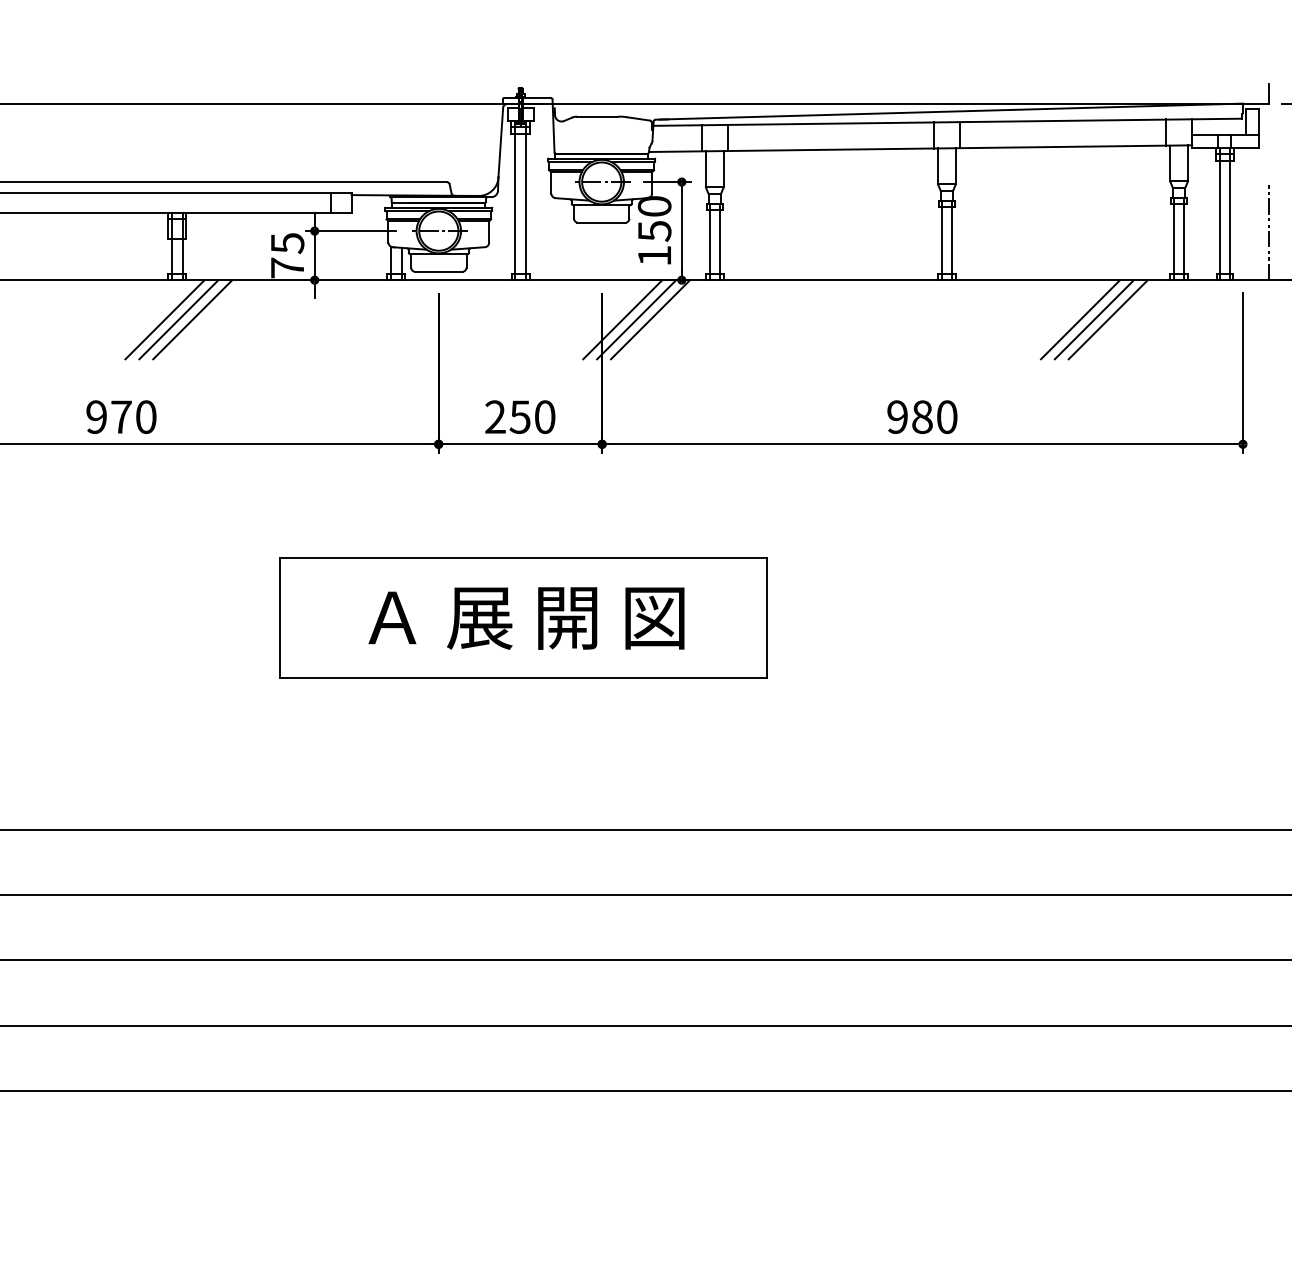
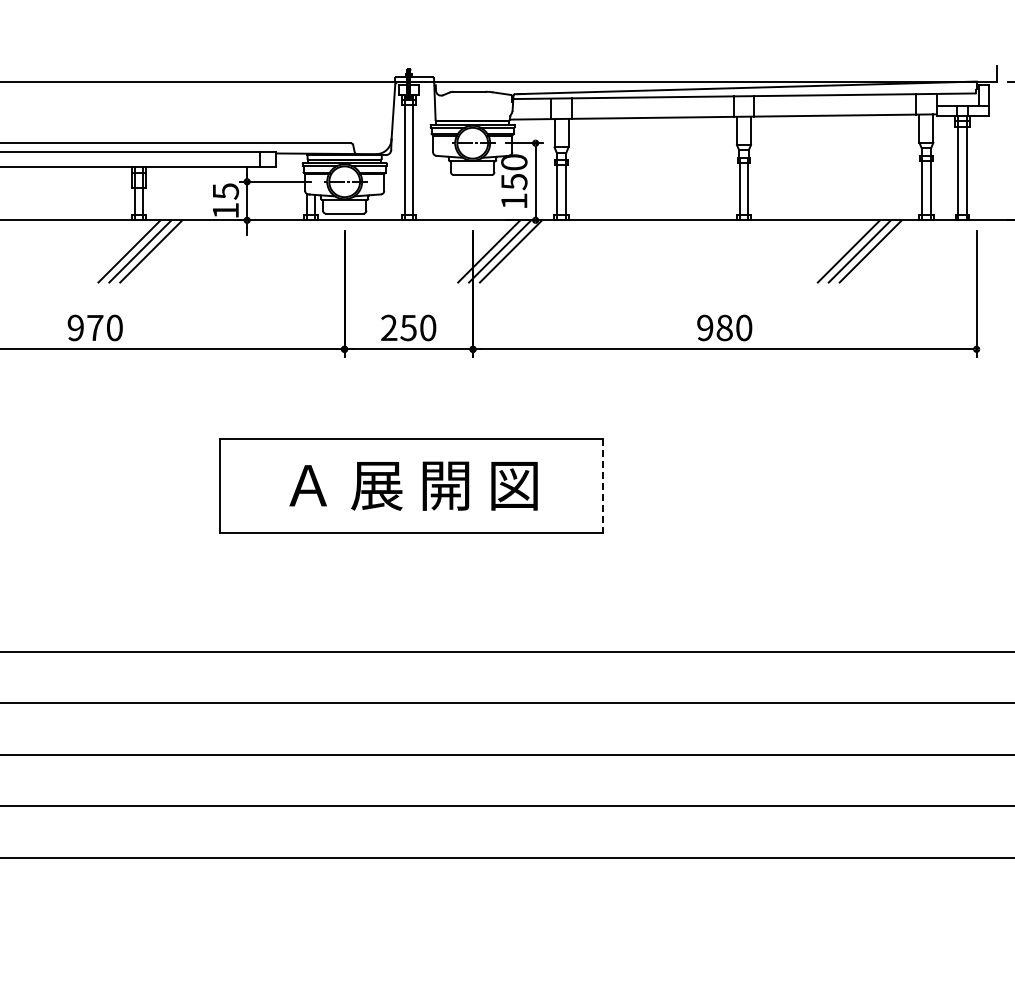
line: (1269, 230) -> (997, 181), removed
text: (287, 267) -> (225, 210), 75 -> 15
line: (766, 618) -> (602, 486), solid -> dashed

